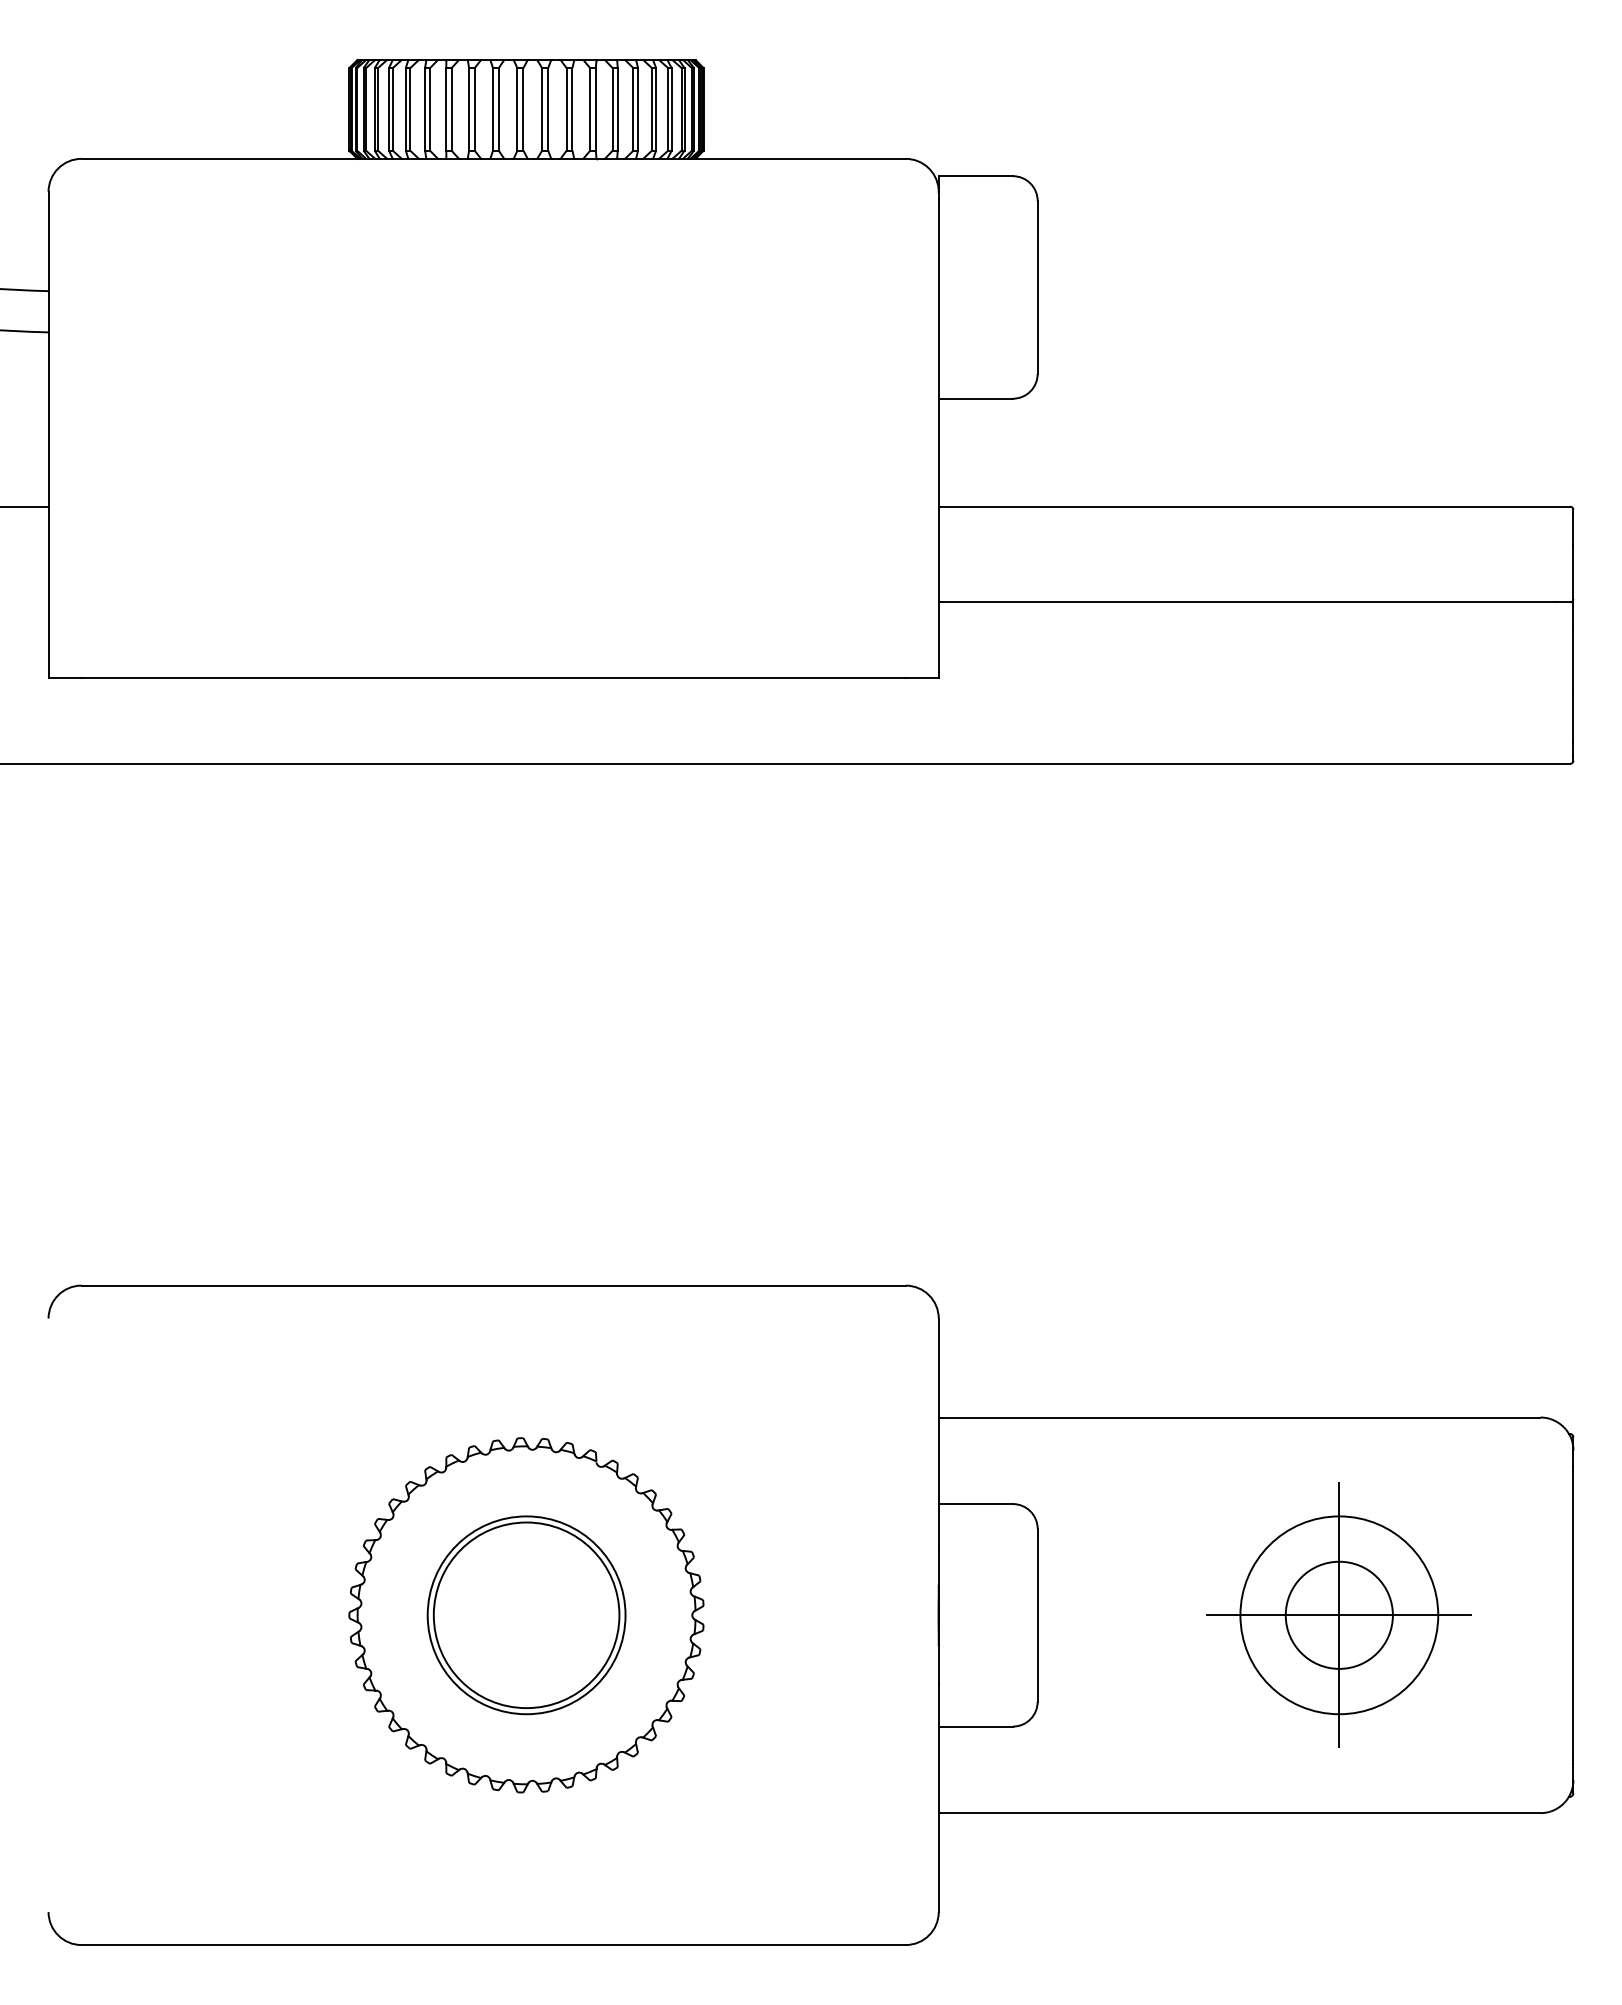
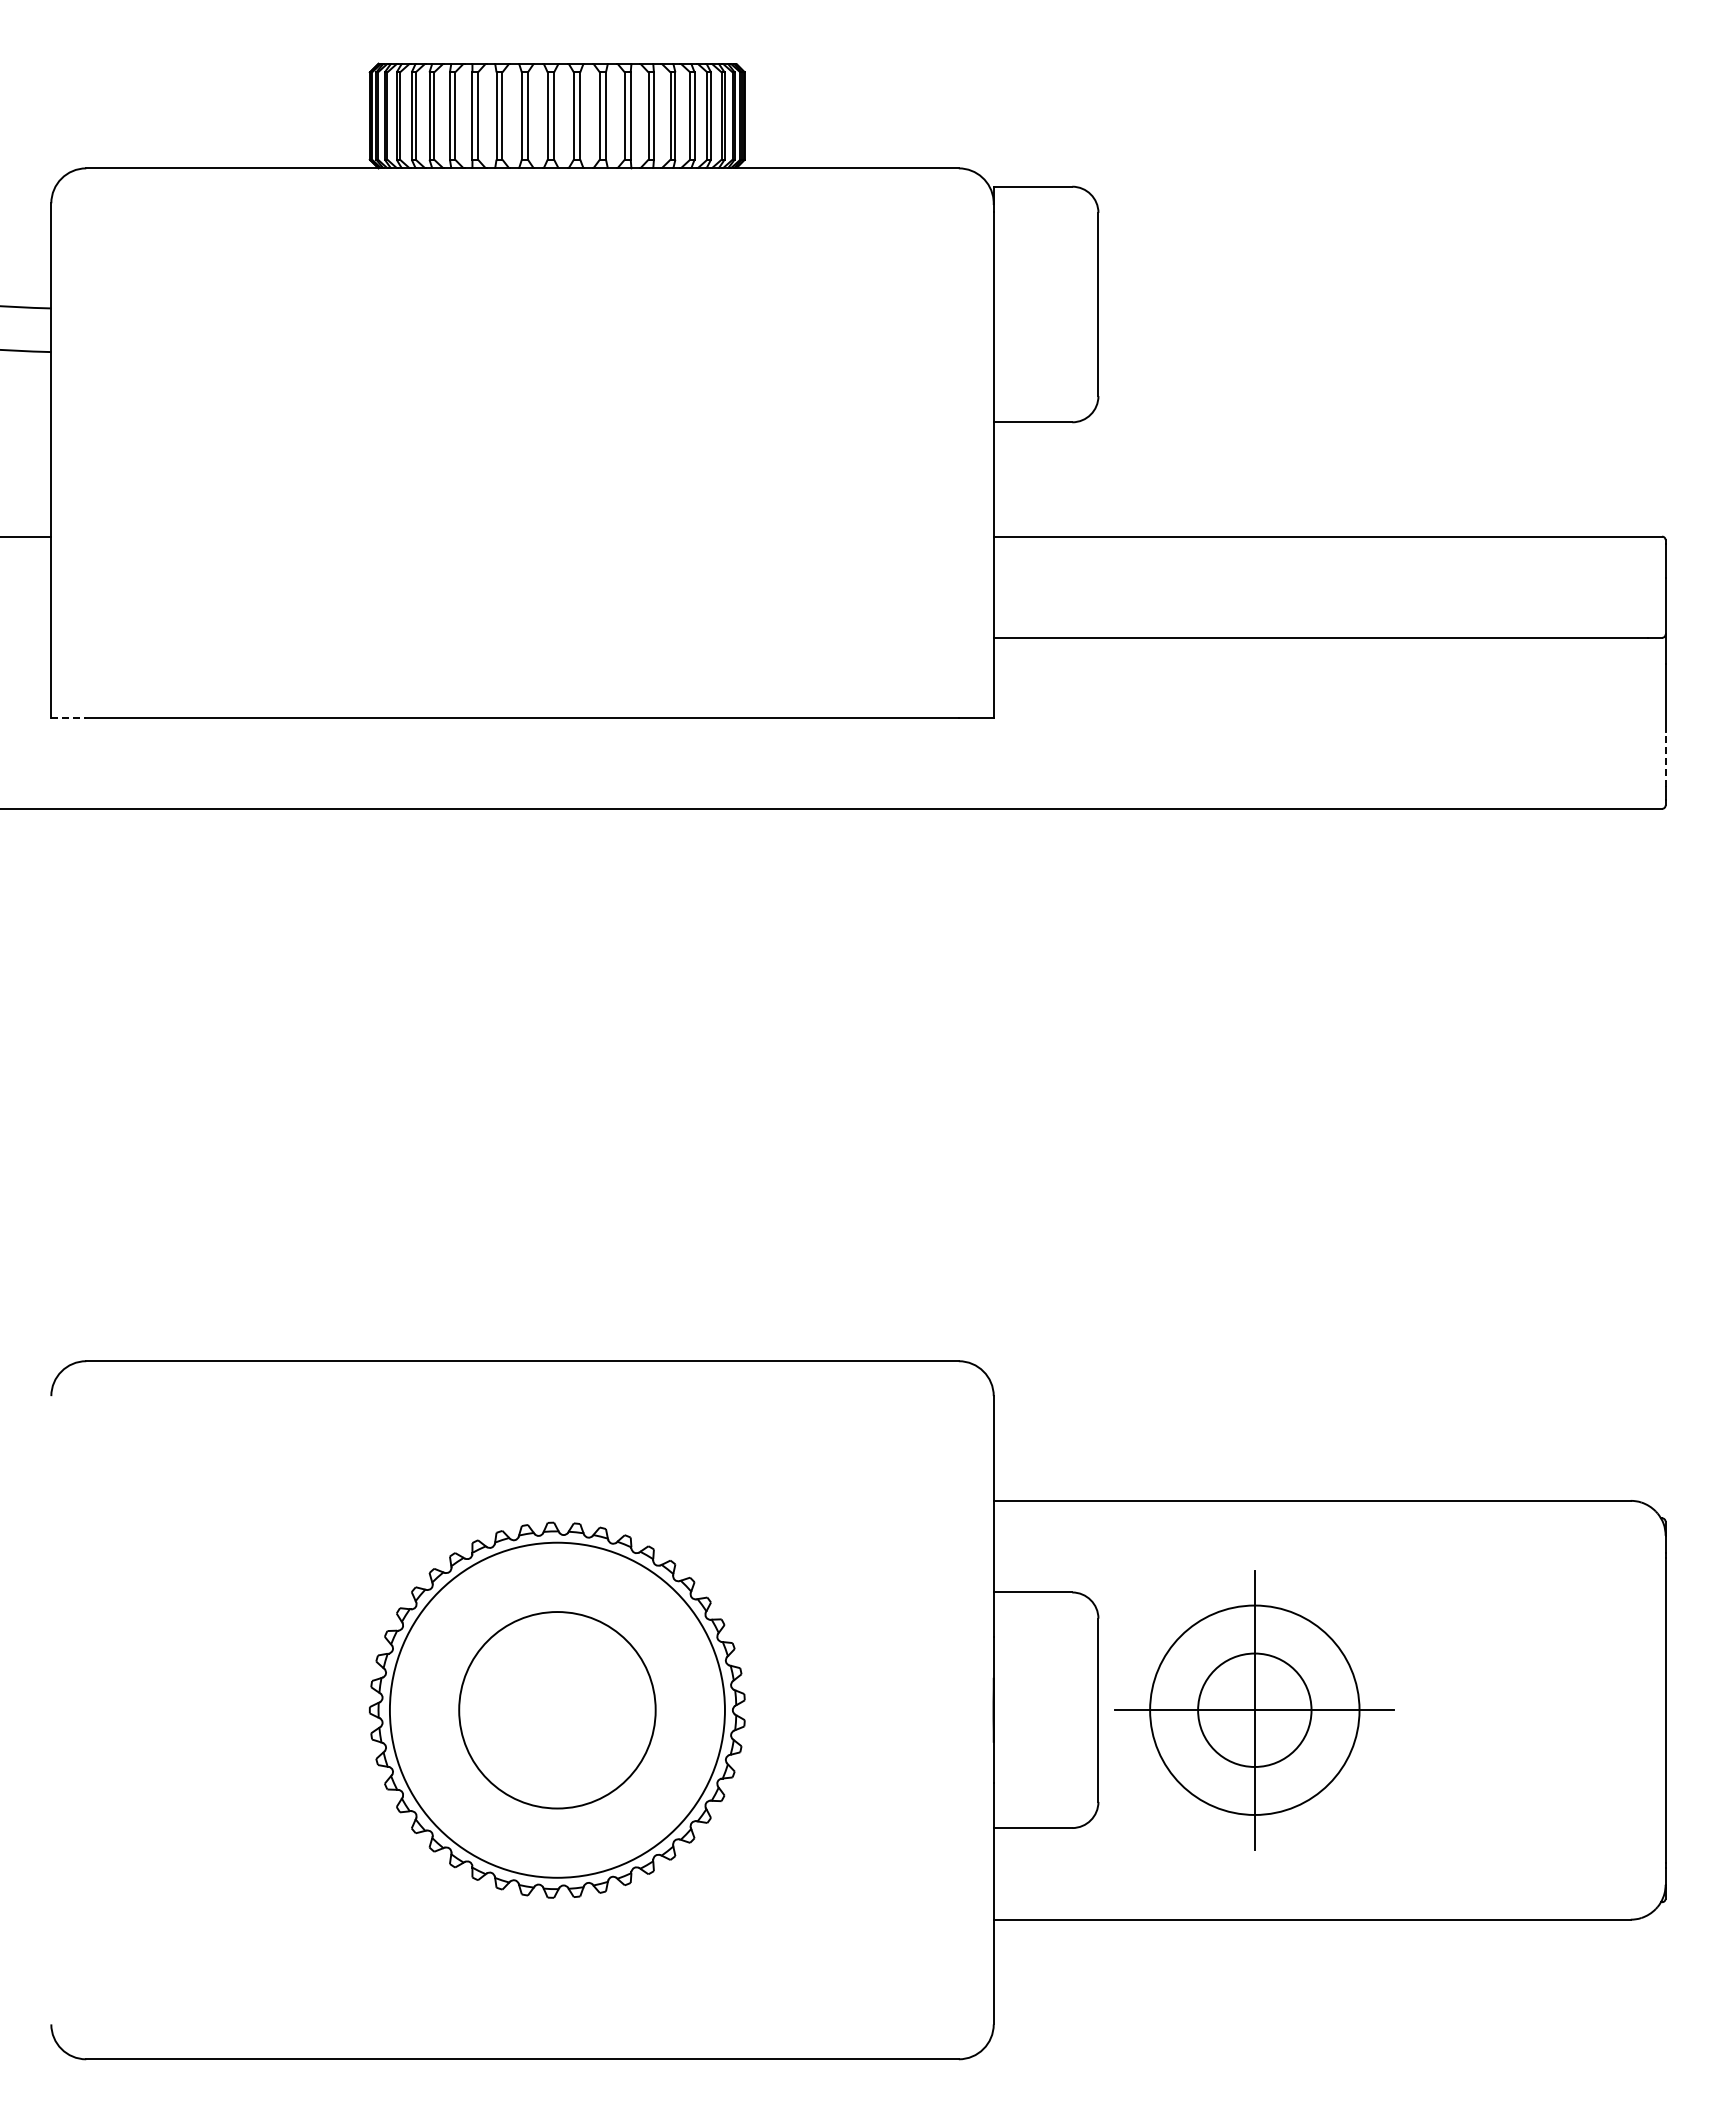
line: (65, 678) -> (69, 718), solid -> dashed
line: (1573, 716) -> (1665, 758), solid -> dashed
circle: (526, 1614) -> (557, 1709), size x1.6
part: (1339, 1615) -> (1254, 1710), moved

